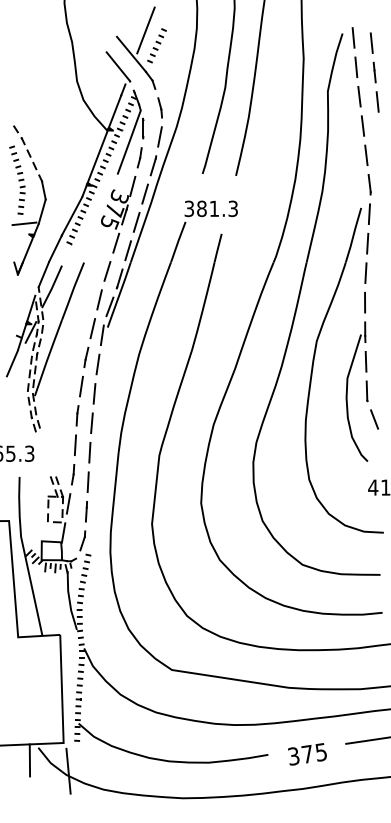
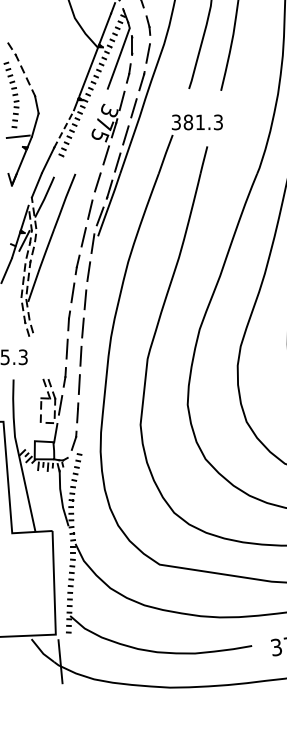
line: (72, 216) -> (64, 129), solid -> dashed
line: (29, 760) -> (23, 651), removed

